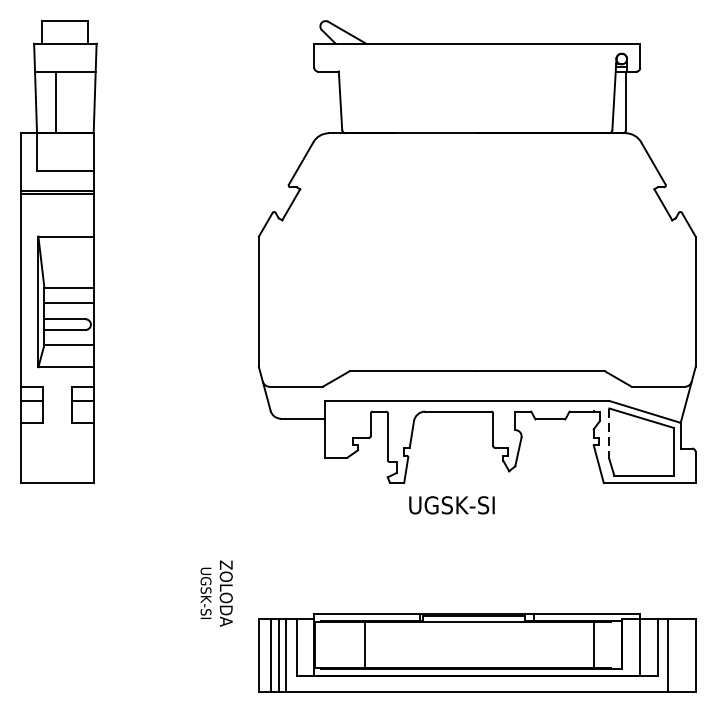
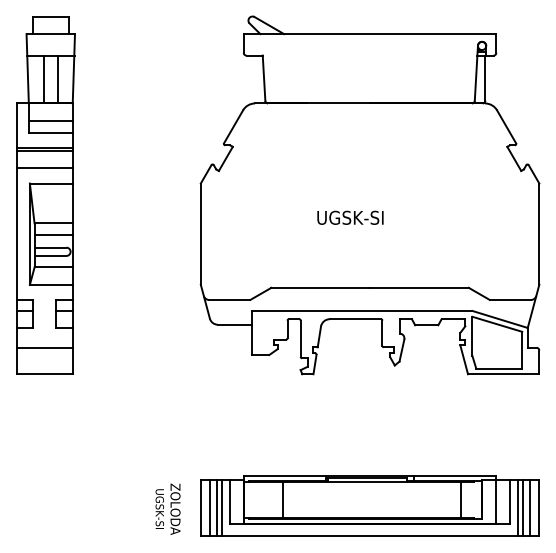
line: (74, 102) -> (57, 79), added
line: (65, 155) -> (50, 120), added
line: (57, 217) -> (44, 168), added
line: (609, 433) -> (472, 336), dashed -> solid
line: (57, 448) -> (44, 347), added
text: (452, 504) -> (350, 217), moved
text: (215, 592) -> (167, 508), moved
line: (675, 655) -> (523, 508), added
line: (682, 655) -> (529, 508), added

